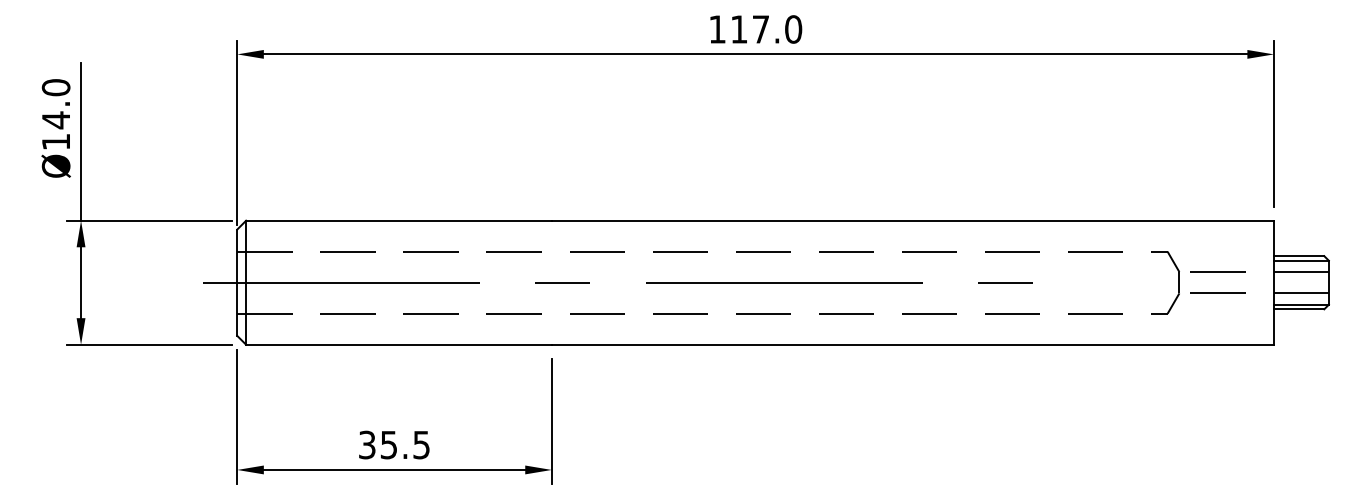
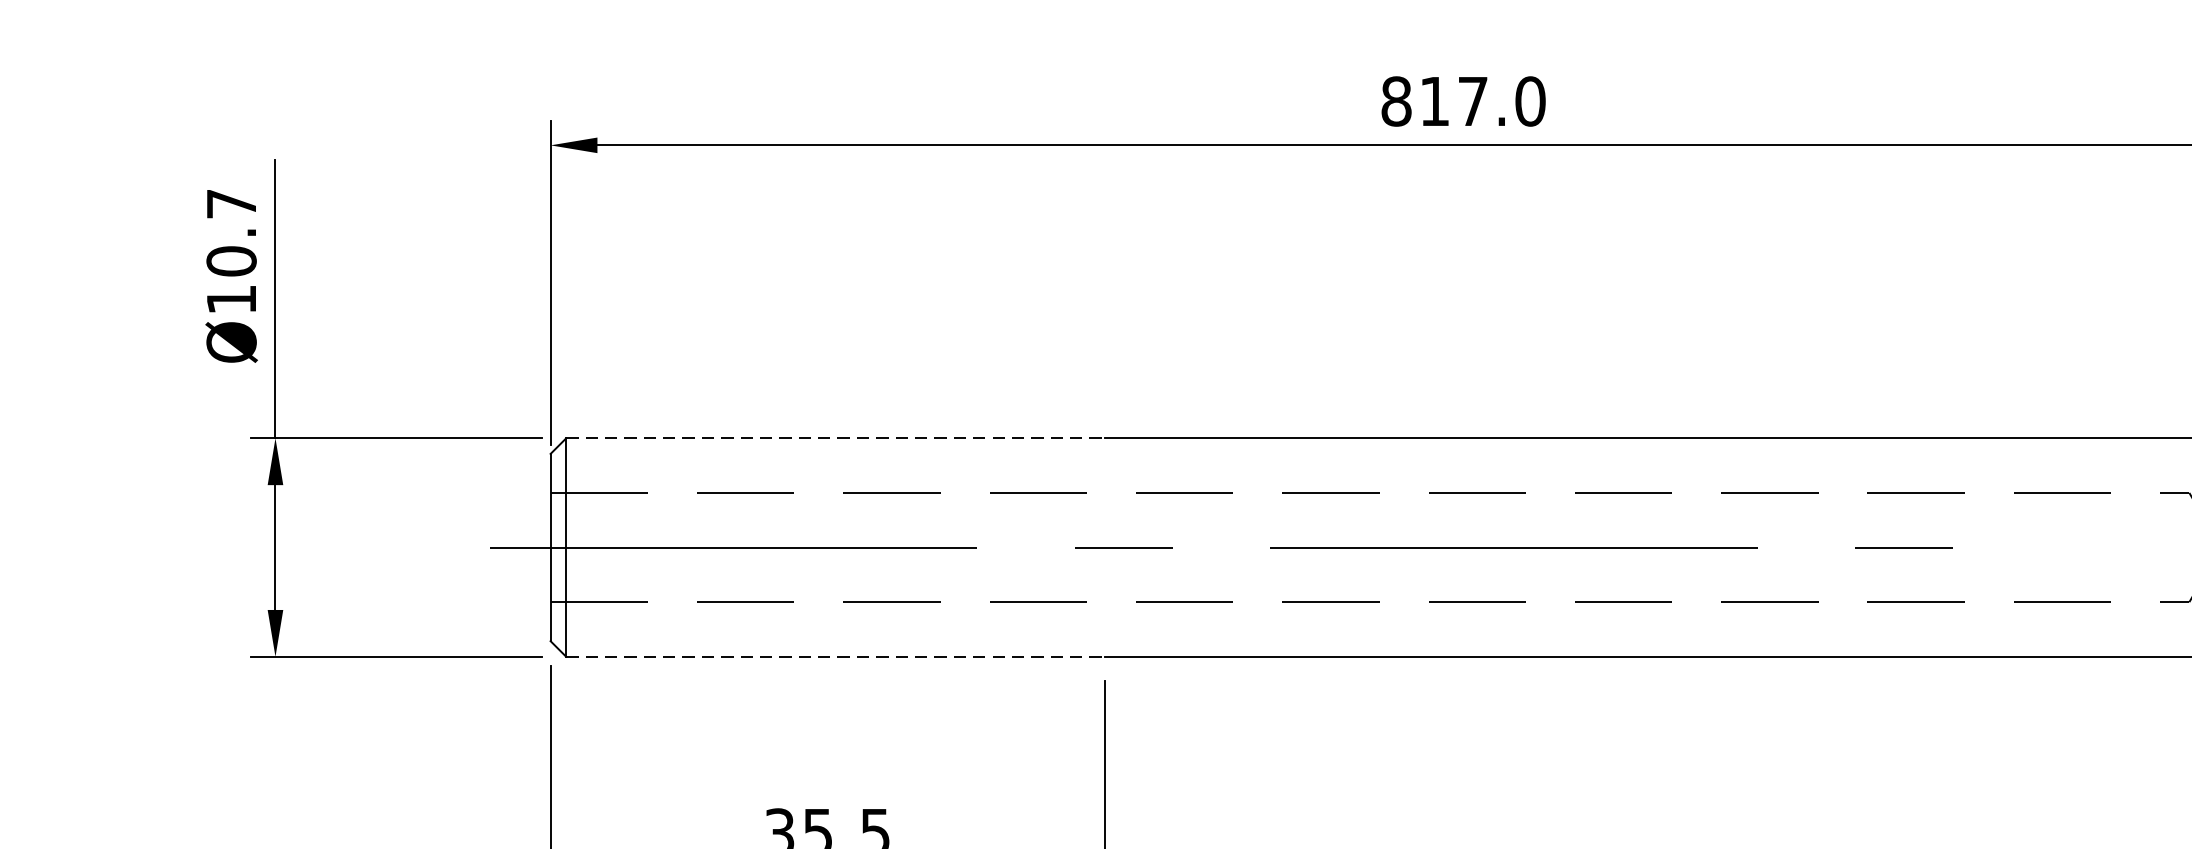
text: (717, 29) -> (1396, 101), 117.0 -> 817.0
text: (55, 104) -> (230, 233), Ø14.0 -> Ø10.7
line: (398, 220) -> (834, 437), solid -> dashed
line: (398, 344) -> (834, 656), solid -> dashed

